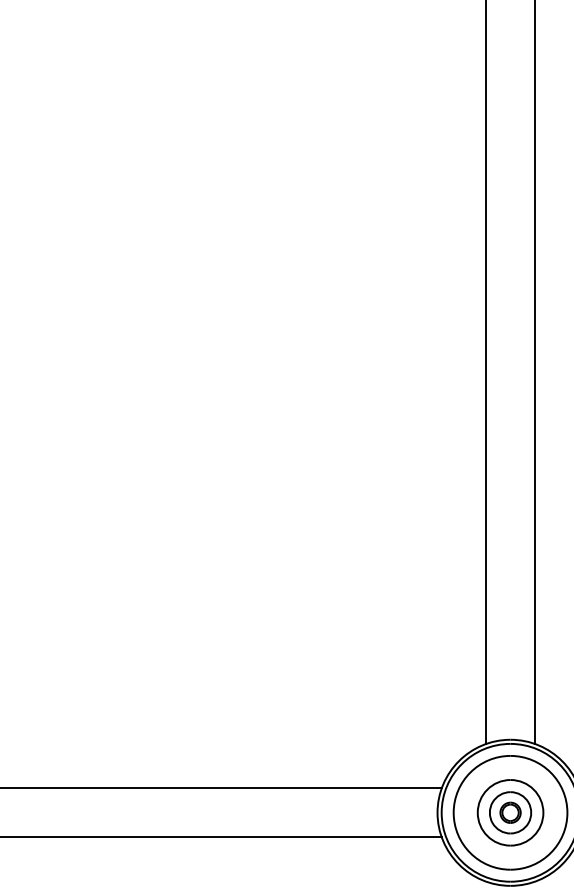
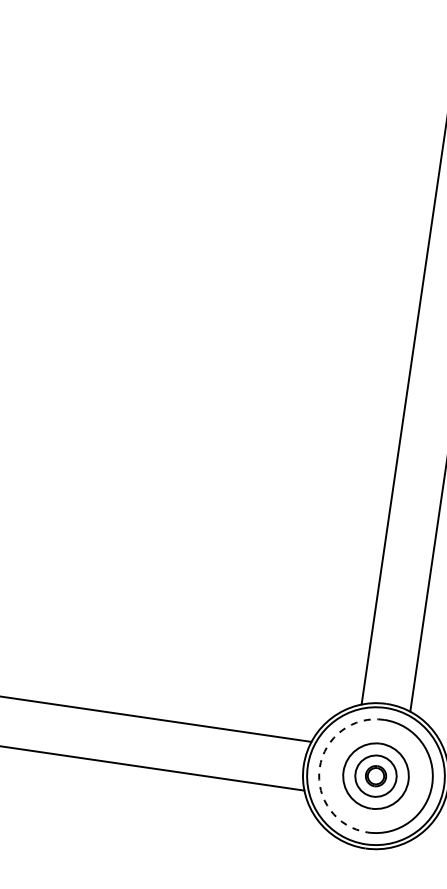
arc: (453, 812) -> (319, 767), solid -> dashed

